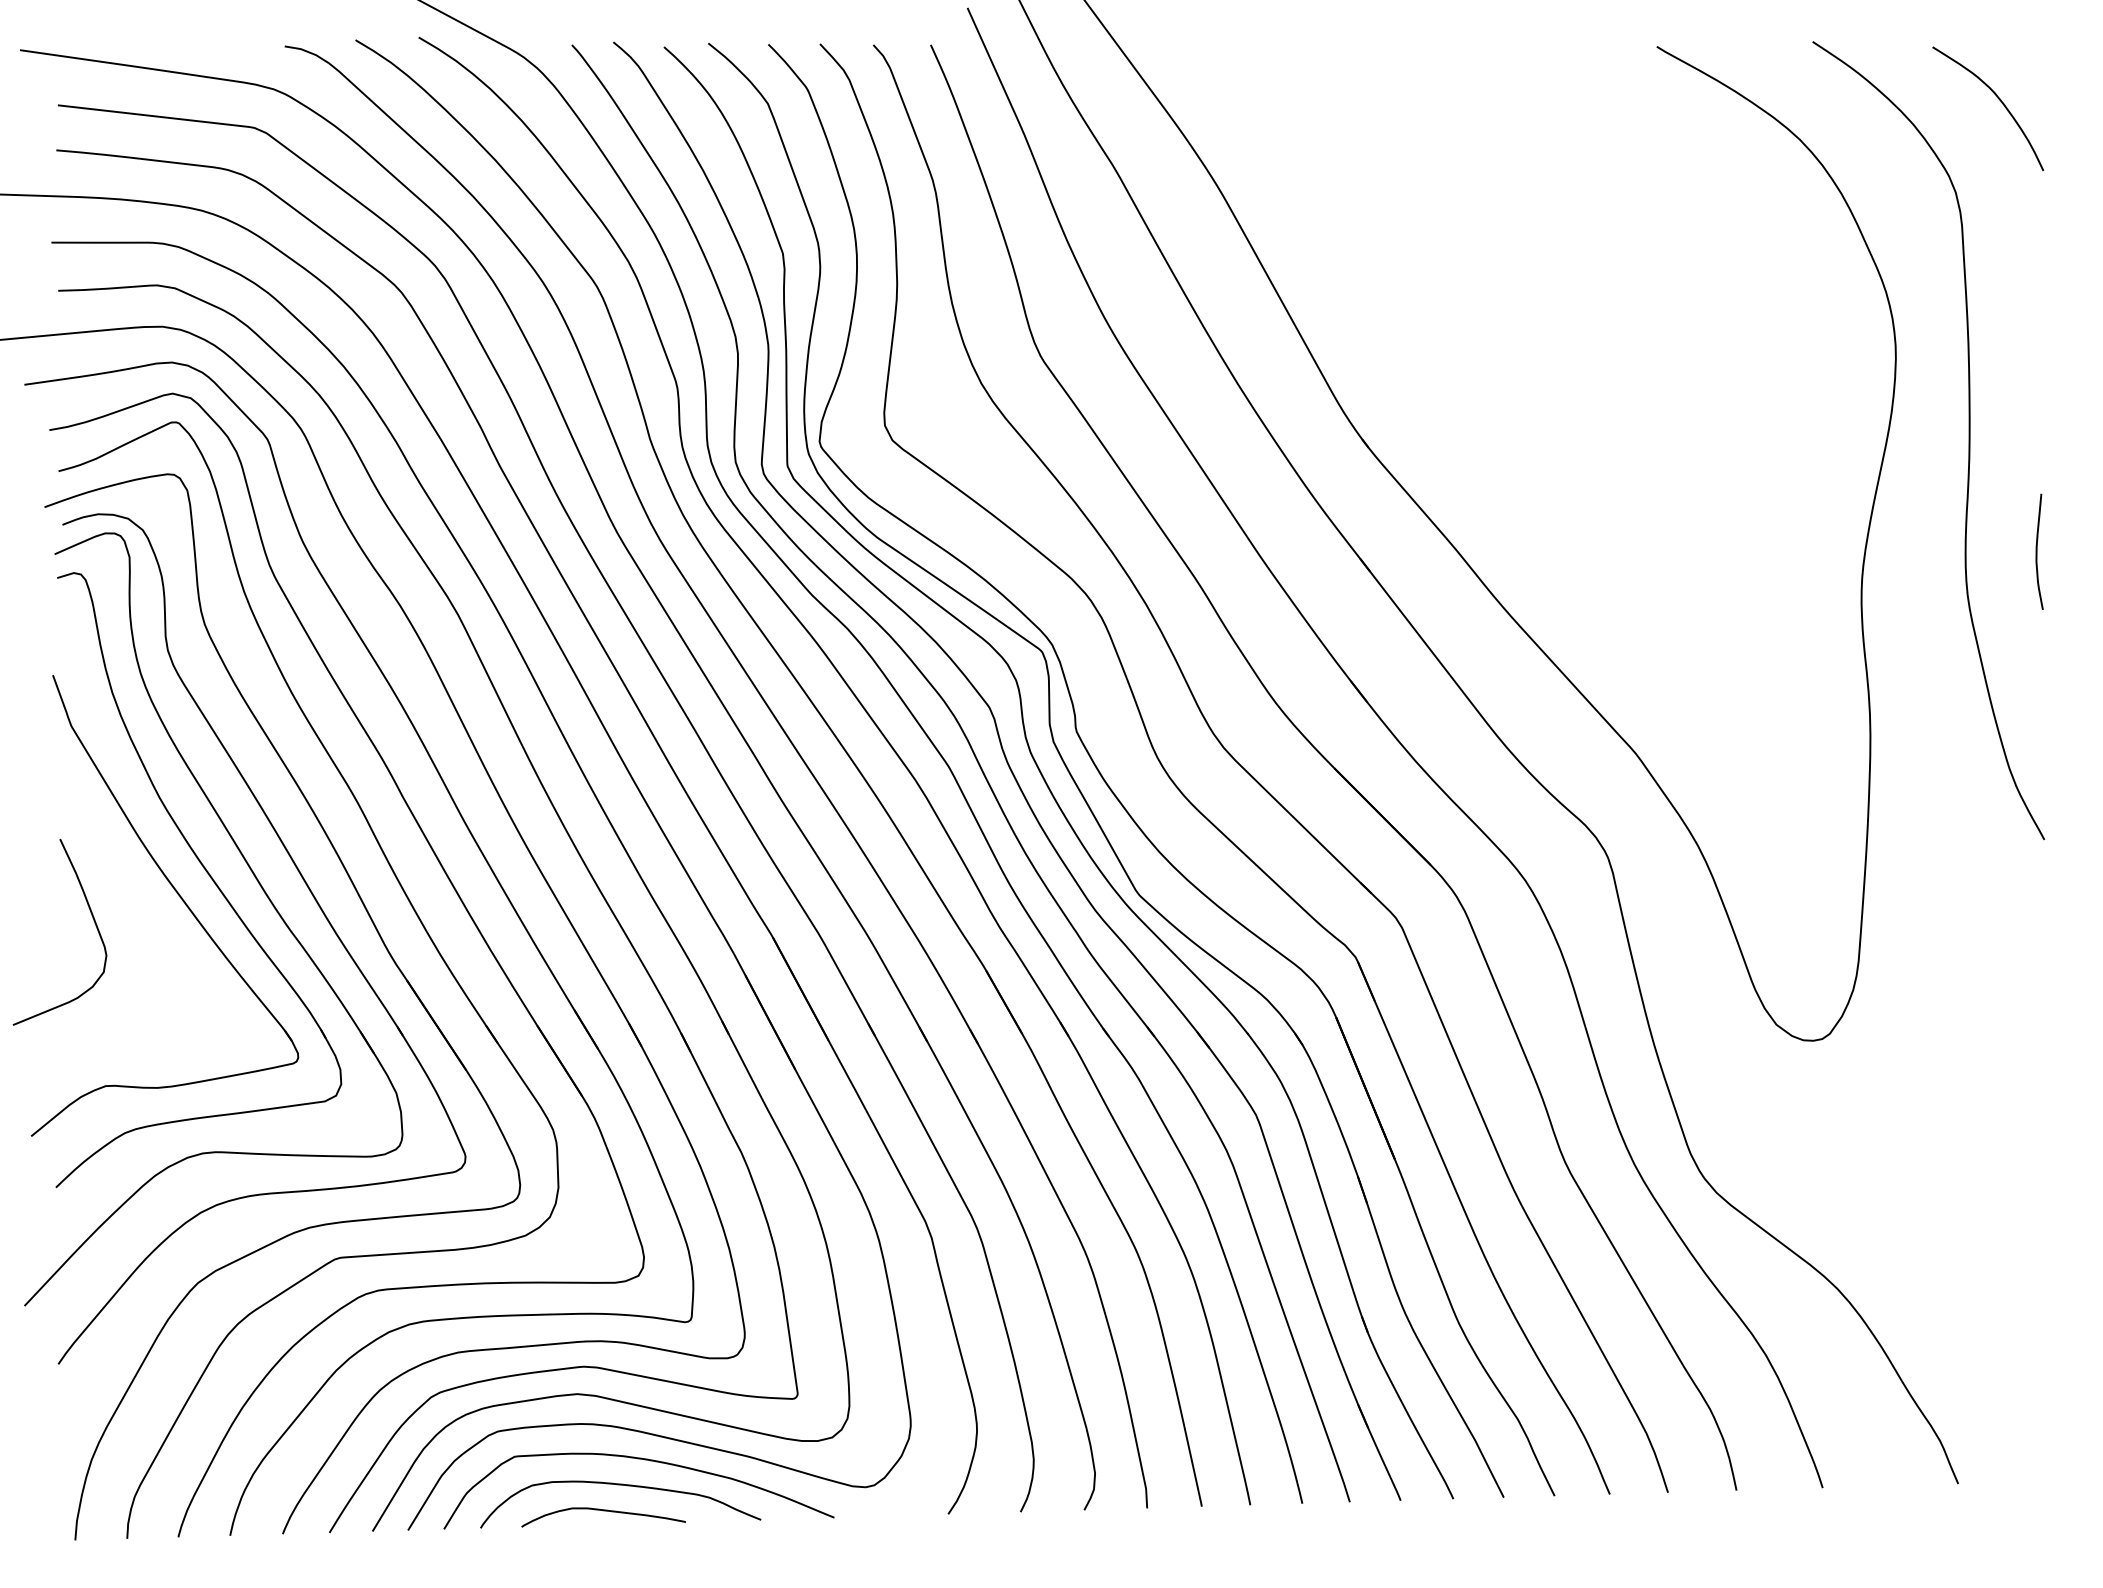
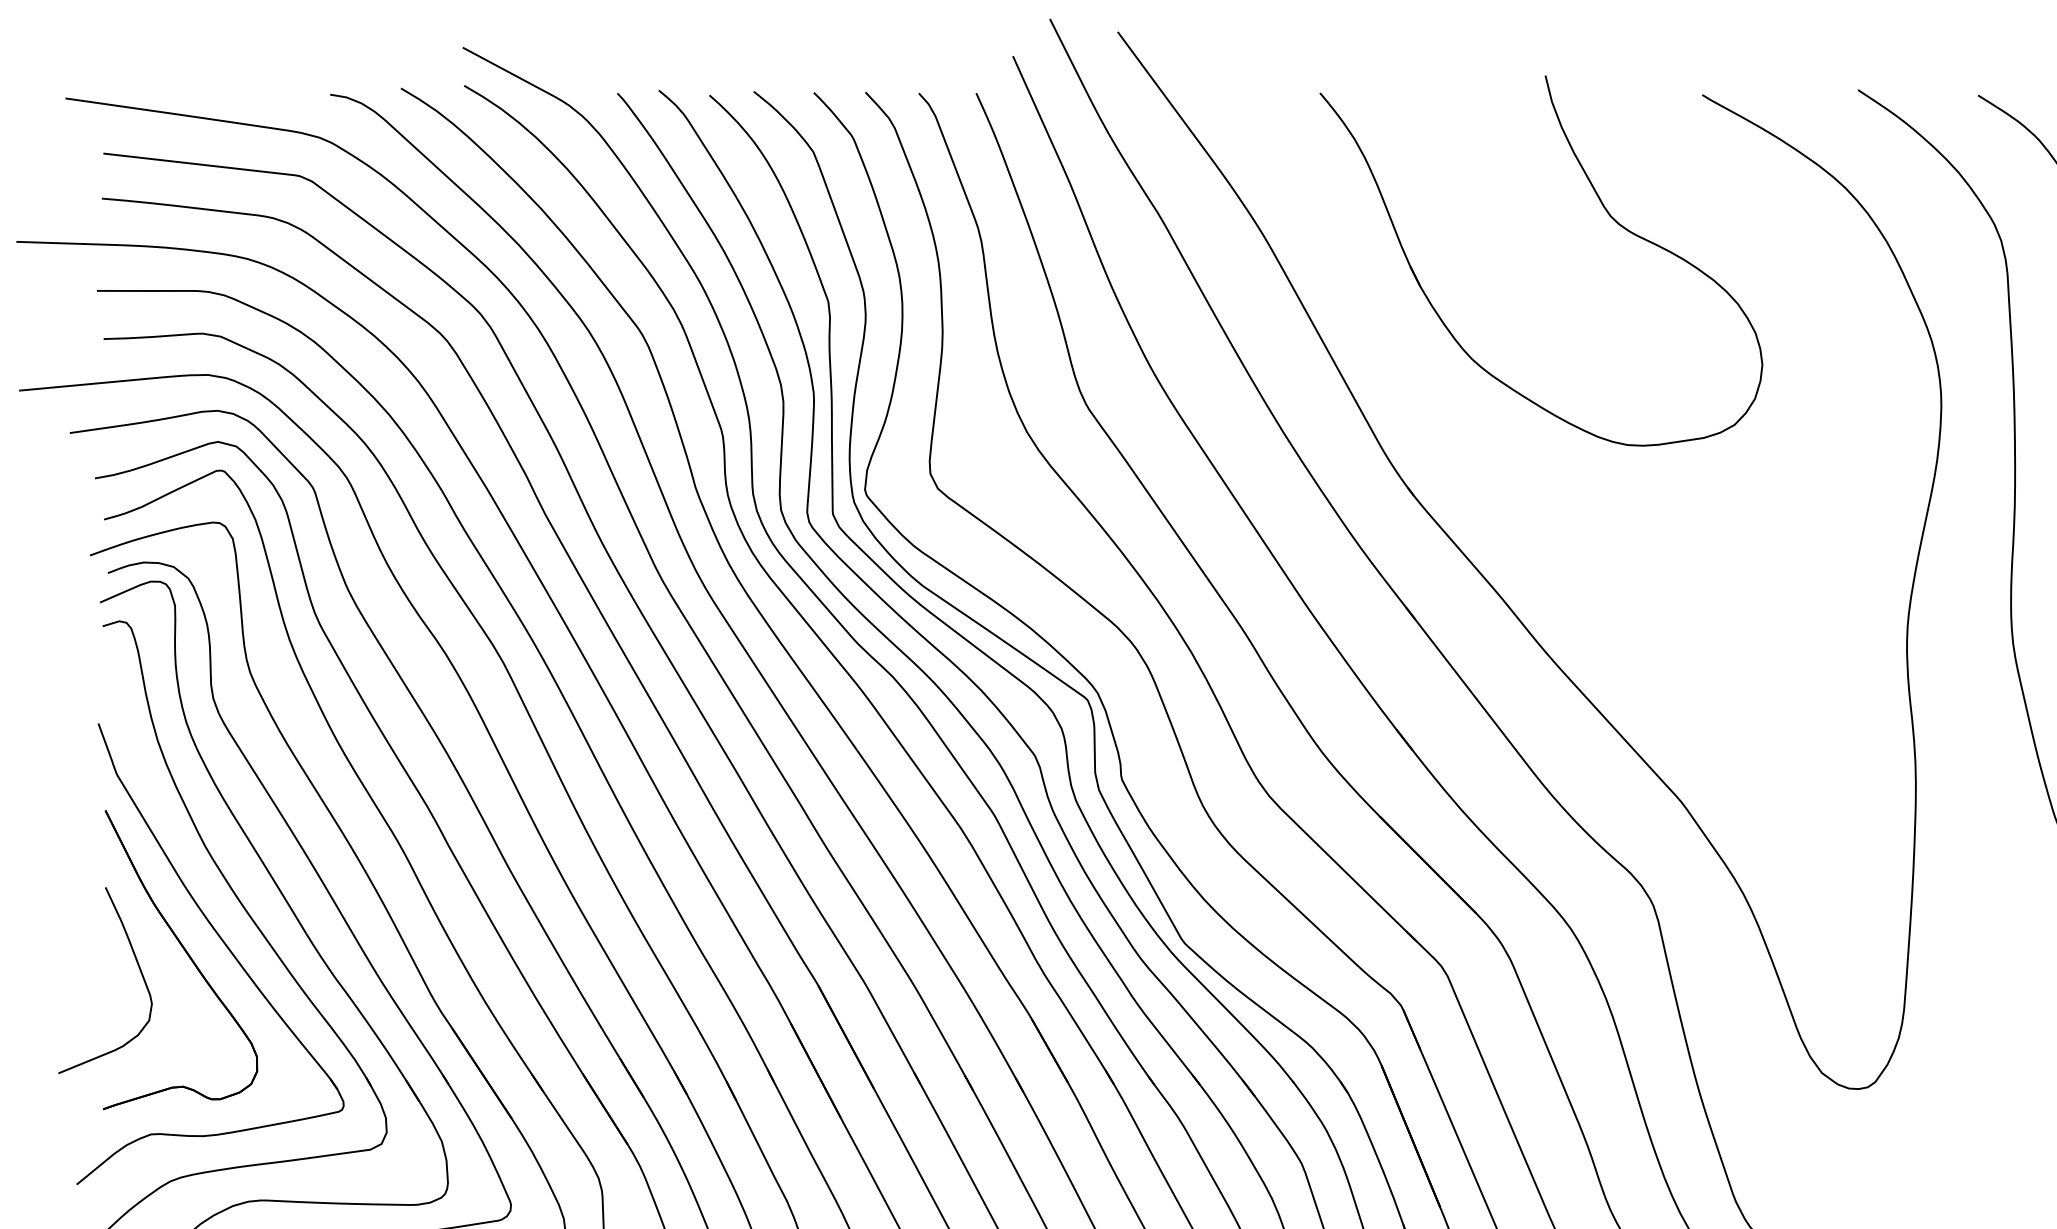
part: (1563, 167) -> (1608, 215), added
part: (141, 906) -> (186, 954), added

